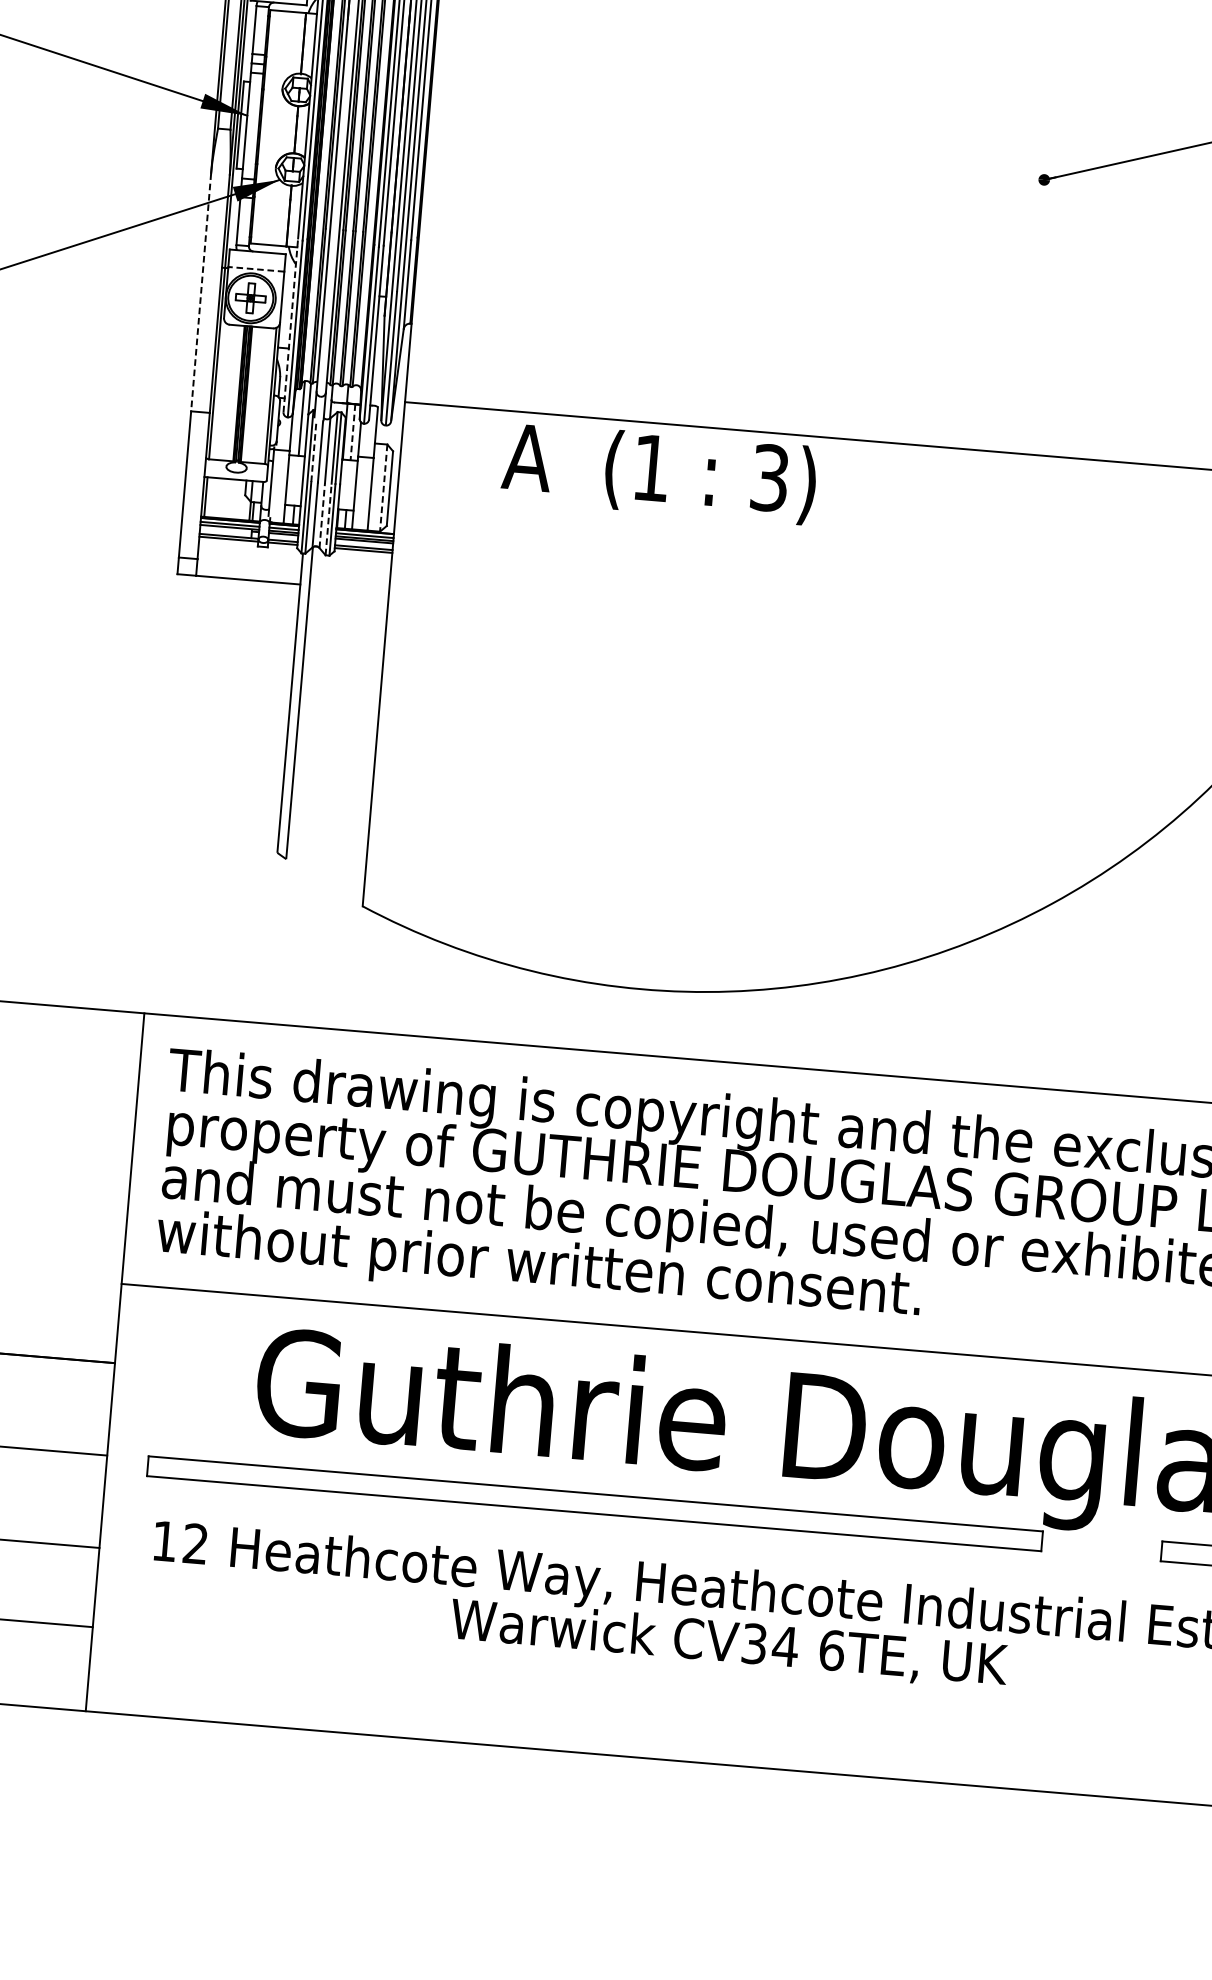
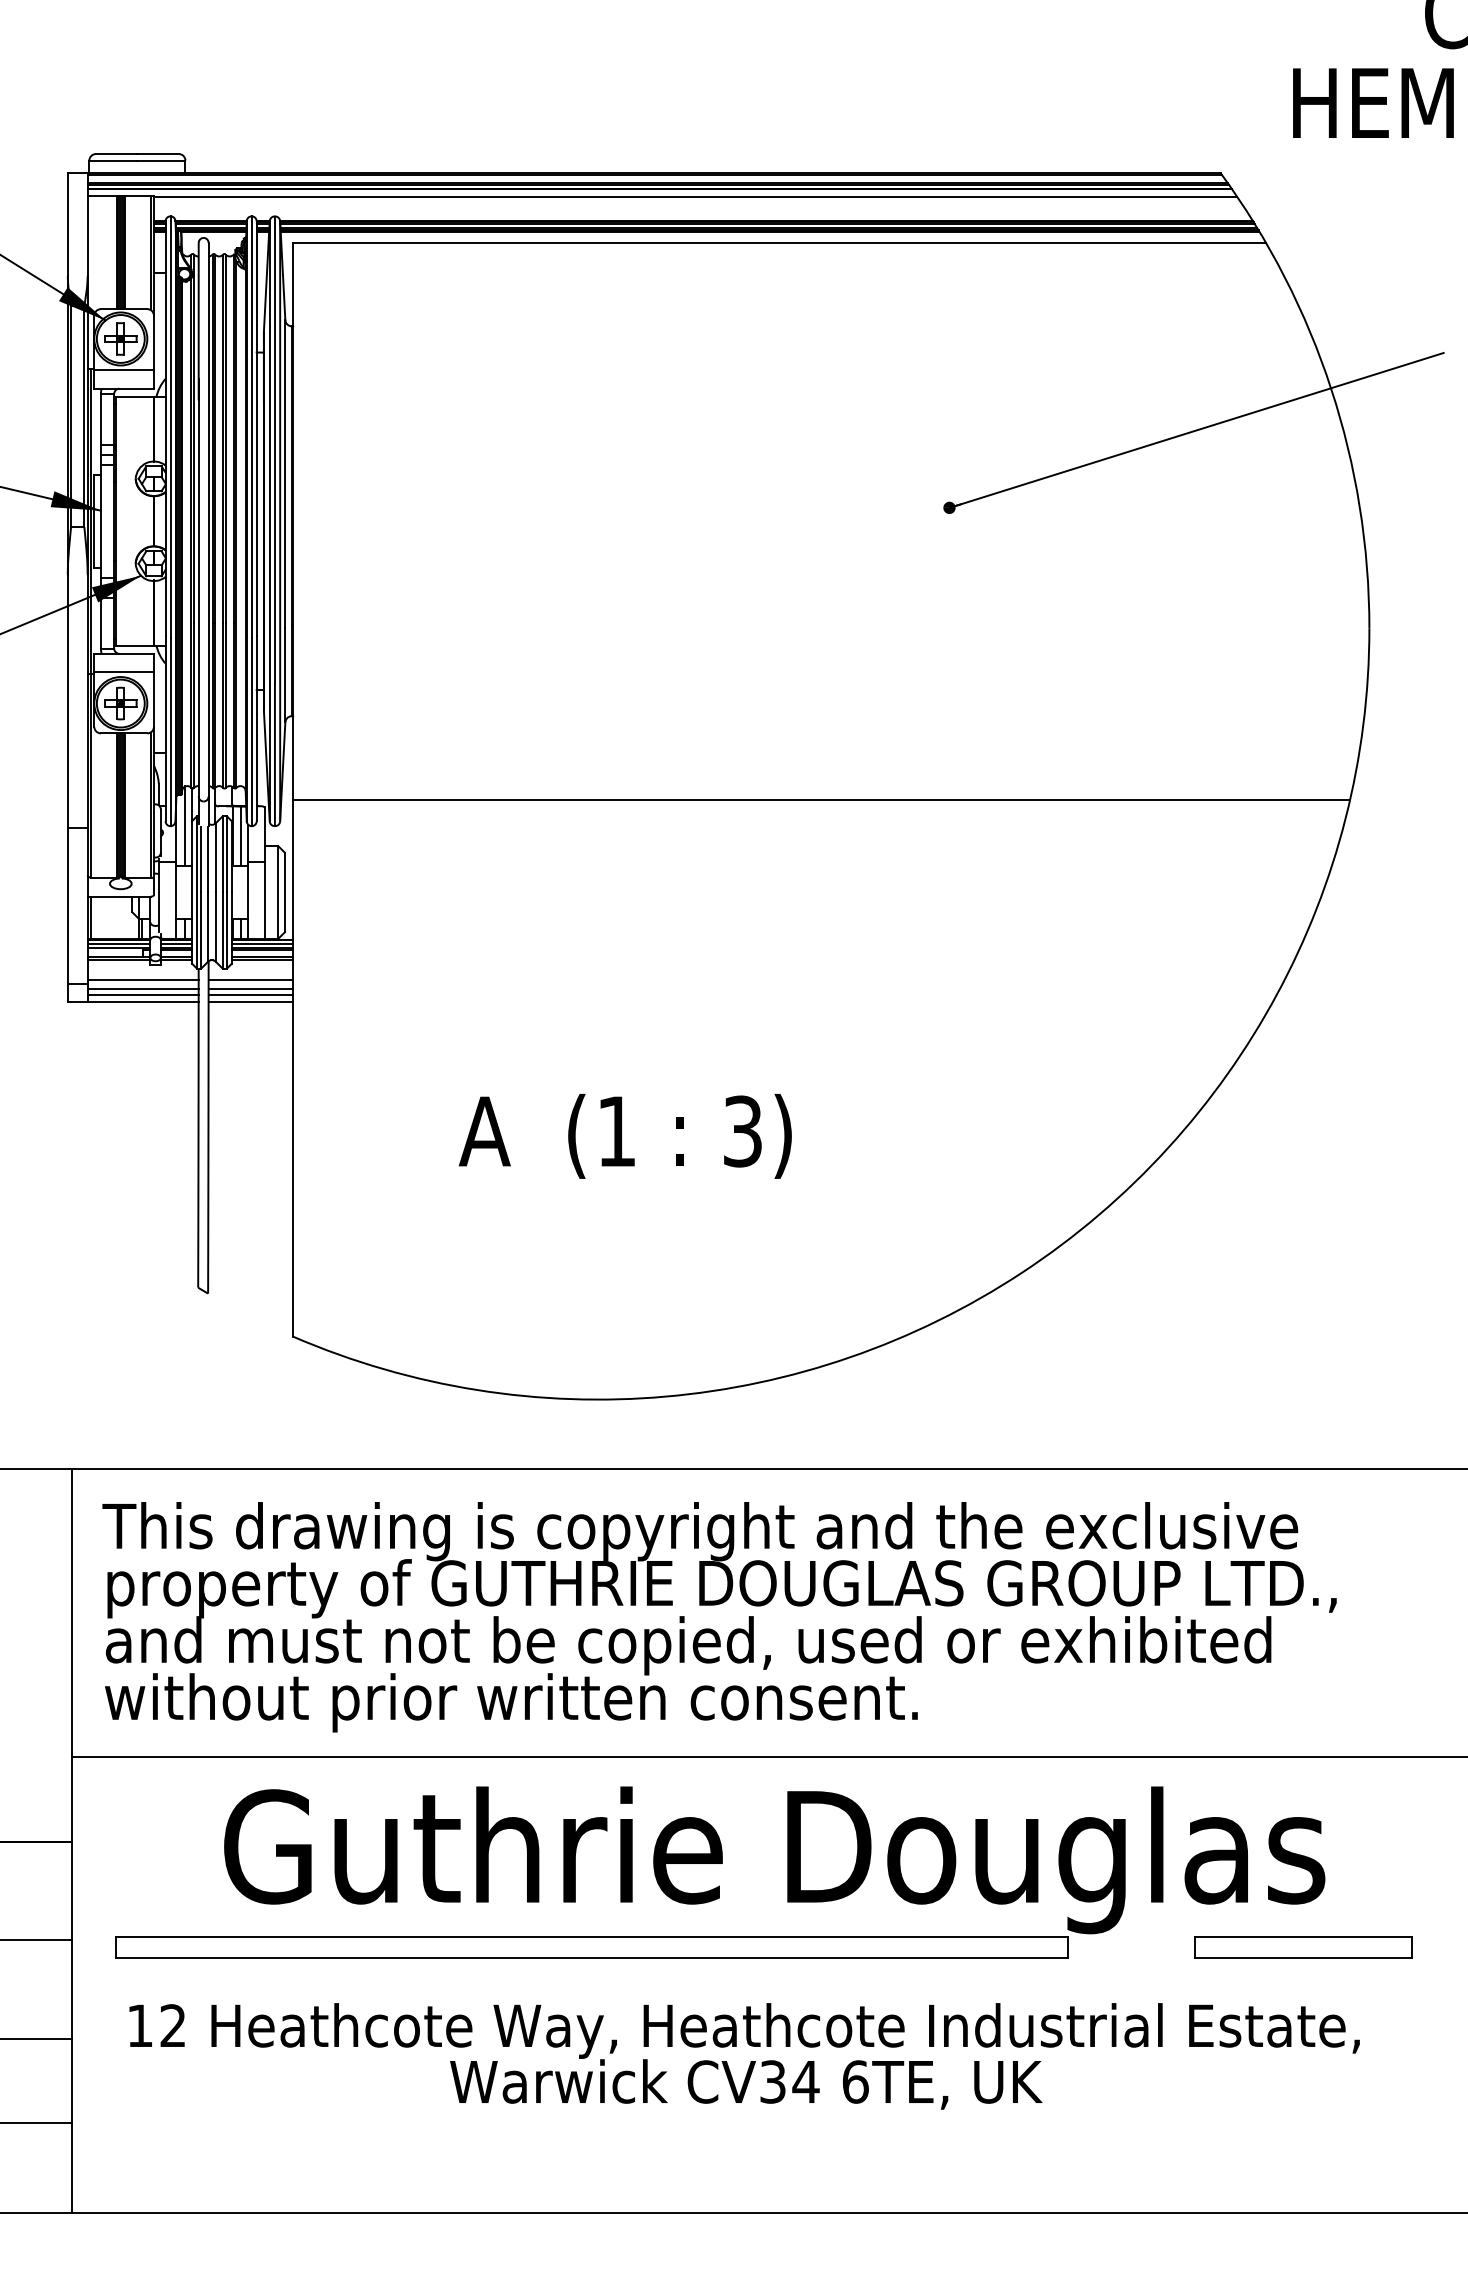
line: (256, 269) -> (124, 672), dashed -> solid
line: (200, 292) -> (67, 701), dashed -> solid
line: (290, 325) -> (165, 728), dashed -> solid
line: (352, 432) -> (240, 836), dashed -> solid
line: (314, 451) -> (201, 859), dashed -> solid
text: (658, 473) -> (624, 1136), moved
line: (383, 488) -> (278, 892), dashed -> solid
line: (322, 516) -> (215, 927), dashed -> solid
line: (328, 519) -> (222, 930), dashed -> solid
line: (249, 559) -> (142, 979), added
line: (248, 567) -> (142, 988), added
line: (350, 567) -> (250, 979), added
line: (248, 574) -> (142, 995), added
line: (350, 576) -> (250, 988), added
line: (349, 582) -> (250, 995), added
line: (349, 588) -> (250, 1001), added

